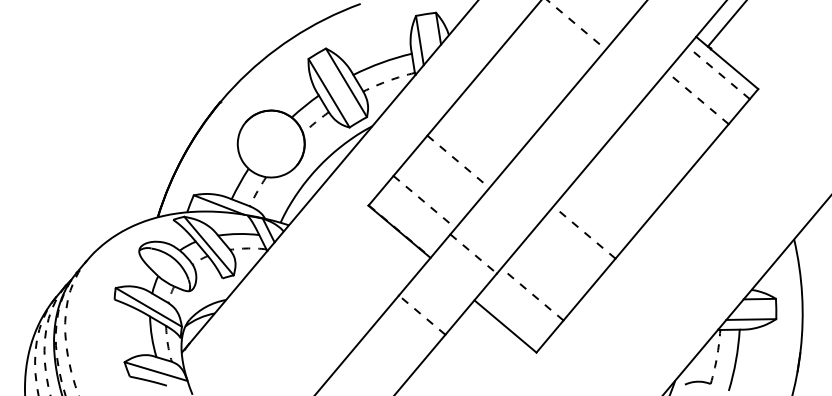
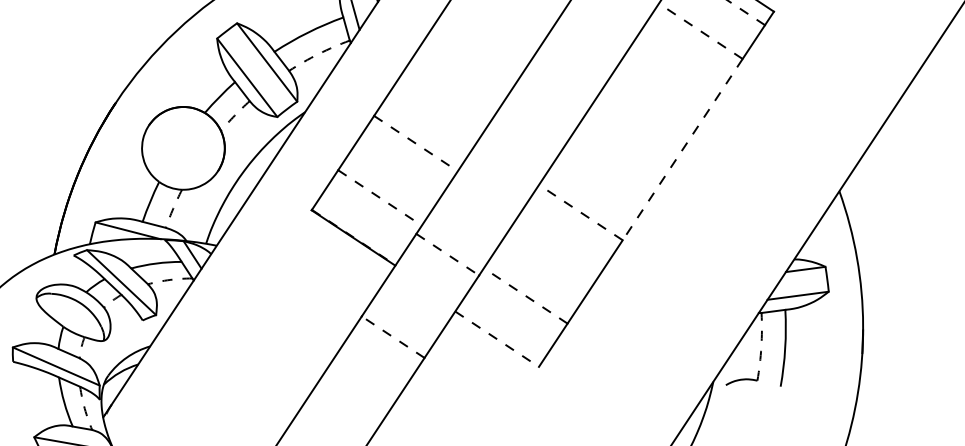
line: (672, 191) -> (683, 149), solid -> dashed
line: (505, 326) -> (497, 339), solid -> dashed

